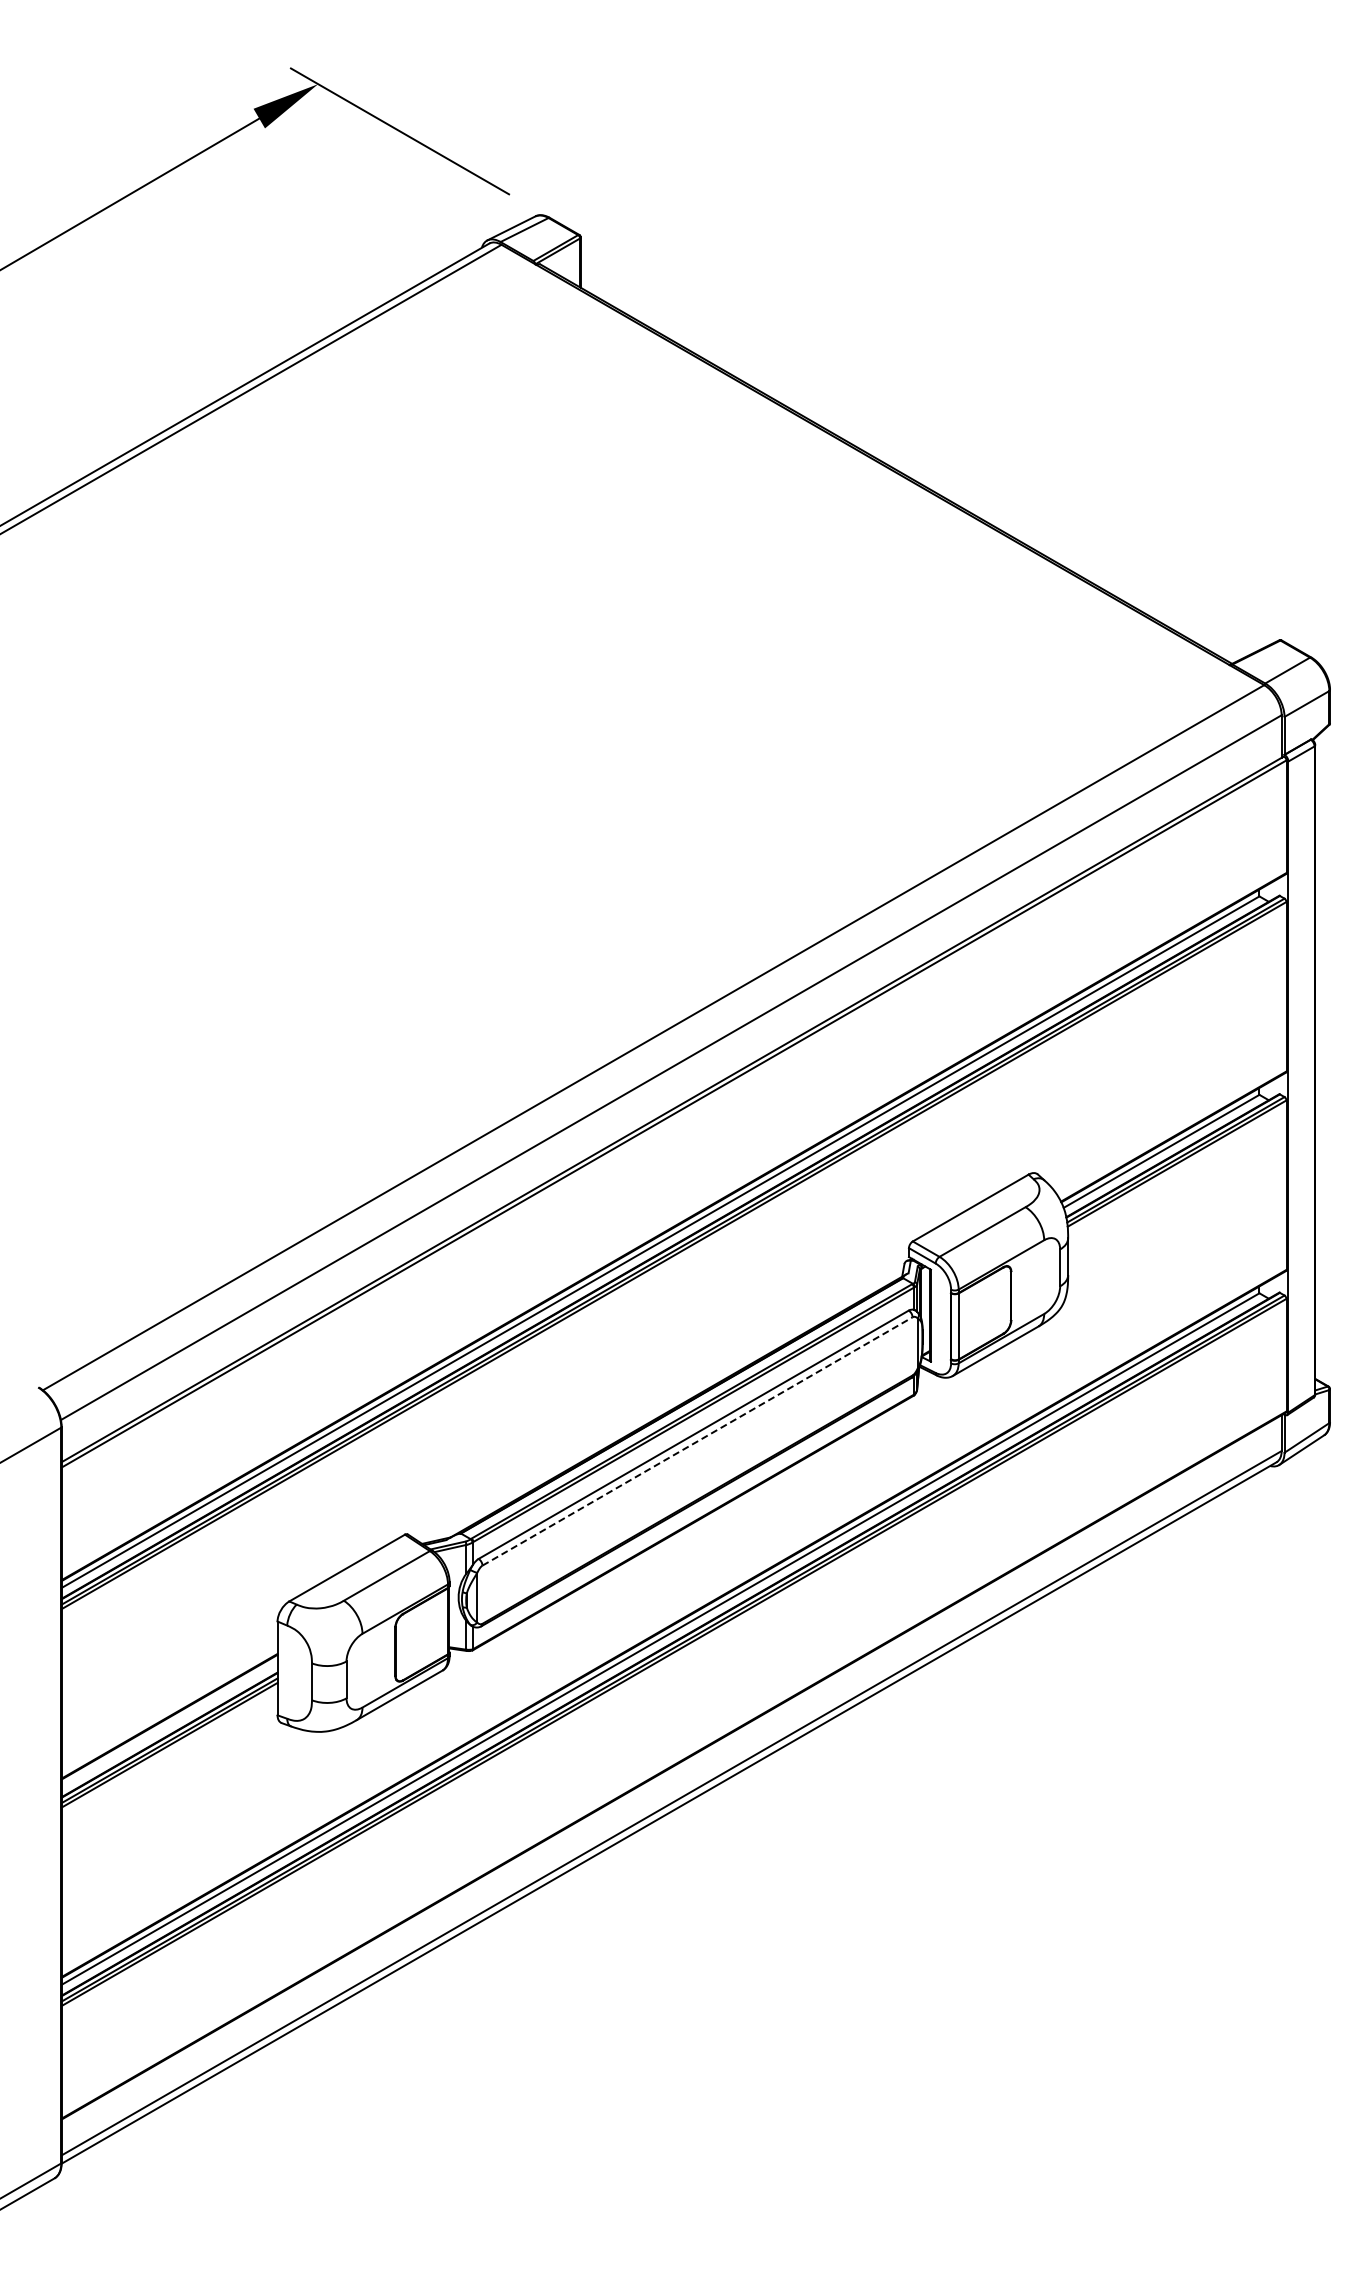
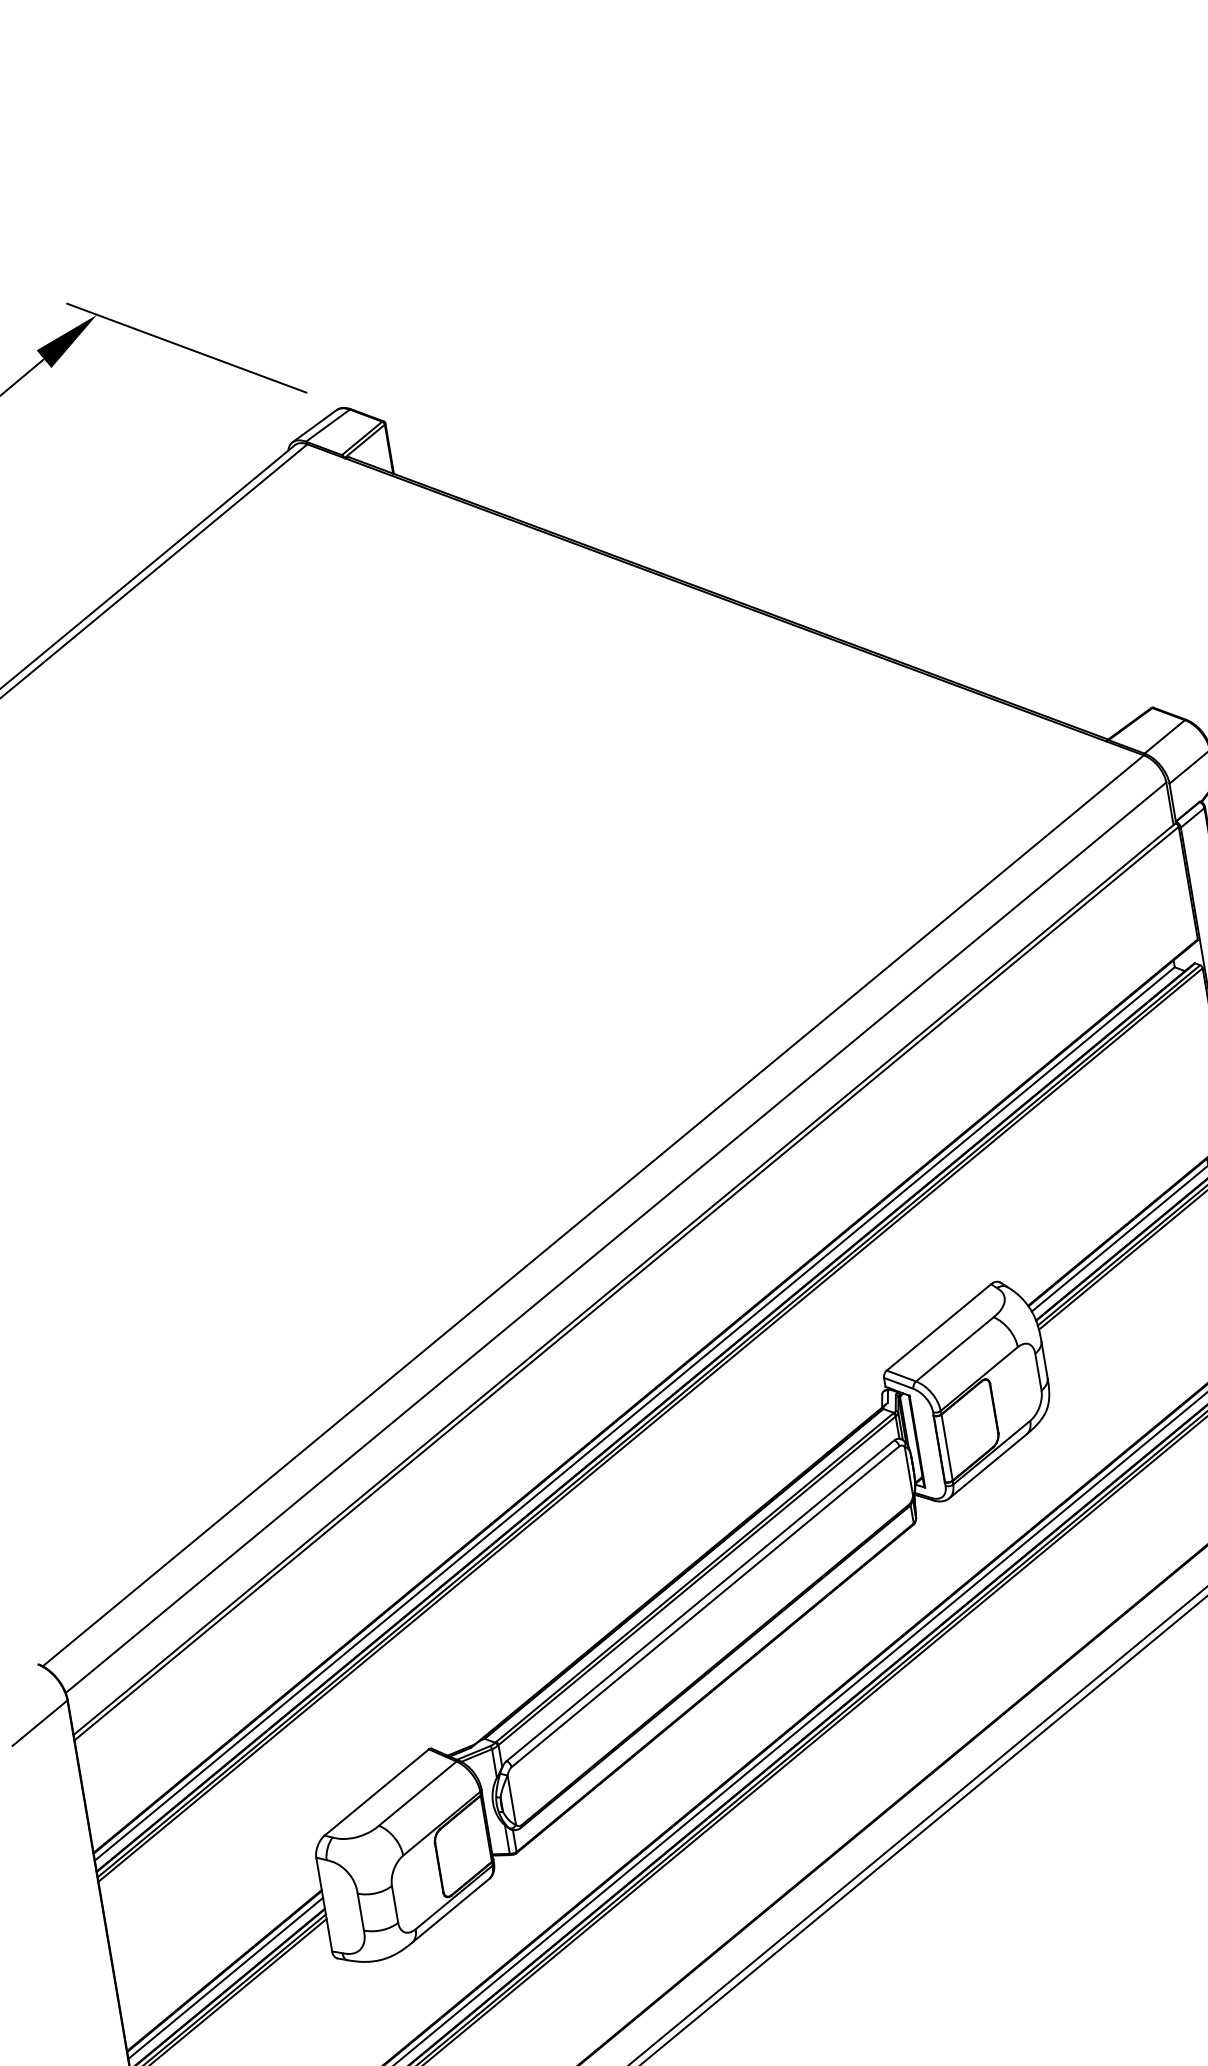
line: (697, 1441) -> (705, 1606), dashed -> solid
line: (169, 1723) -> (225, 1977), added

